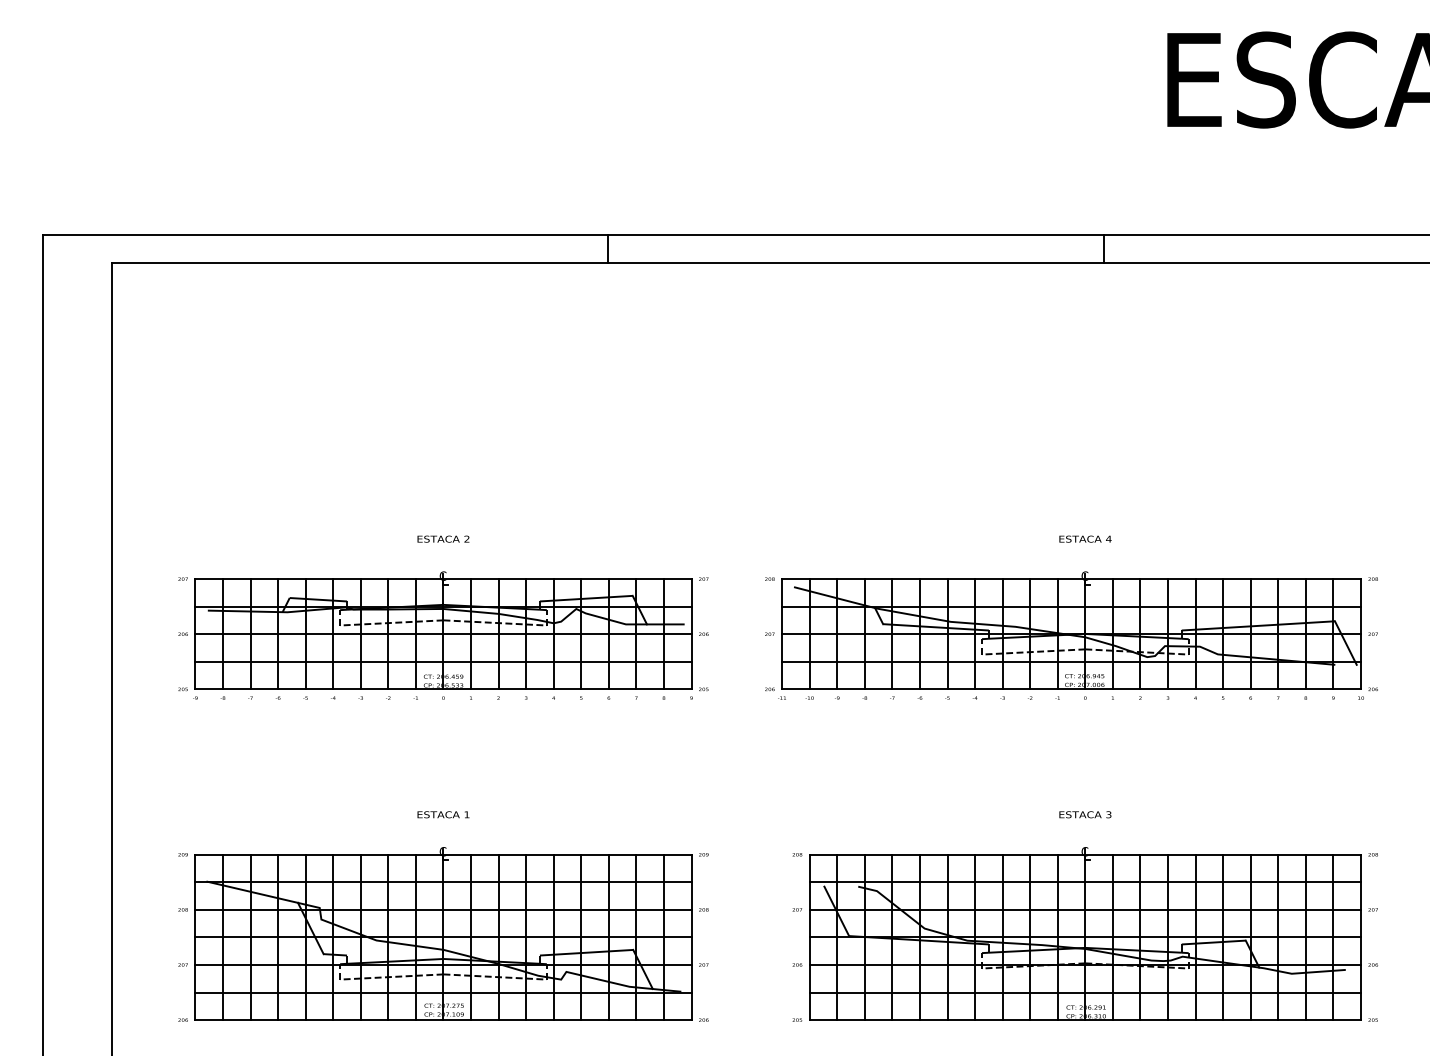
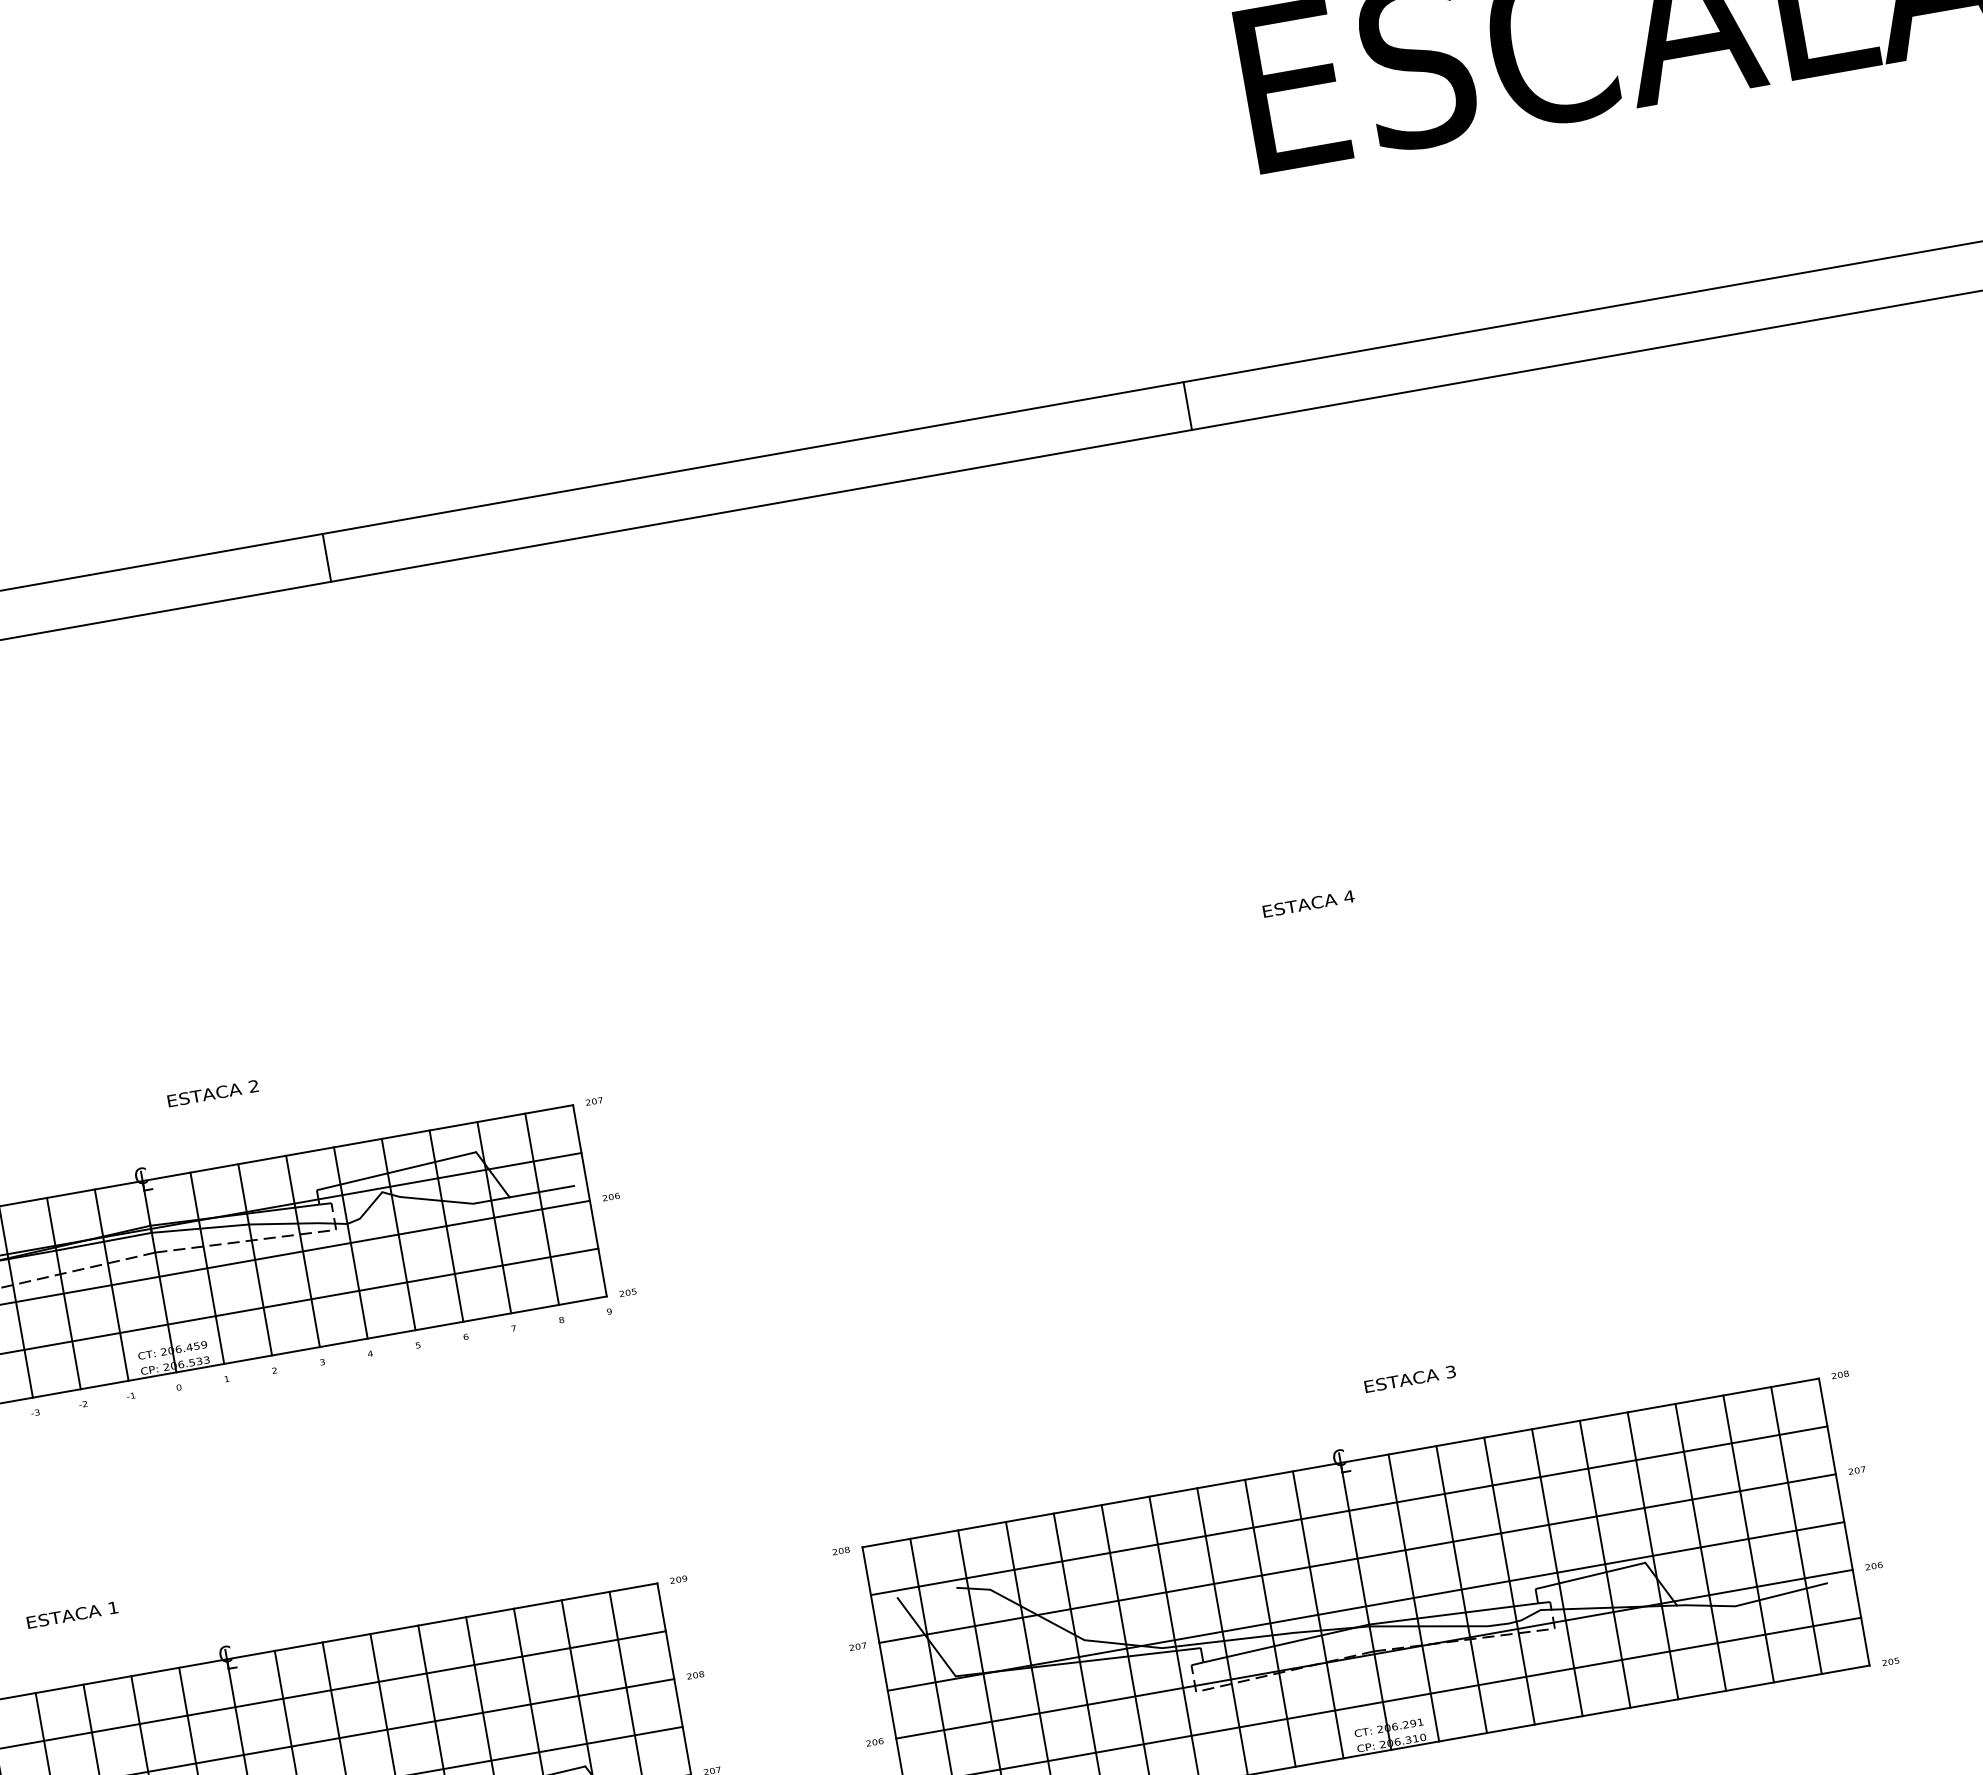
text: (443, 538) -> (212, 1092), moved
text: (1085, 538) -> (1308, 902), moved
part: (1071, 635) -> (1249, 1086), removed
text: (443, 814) -> (72, 1614), moved
text: (1085, 814) -> (1410, 1378), moved

